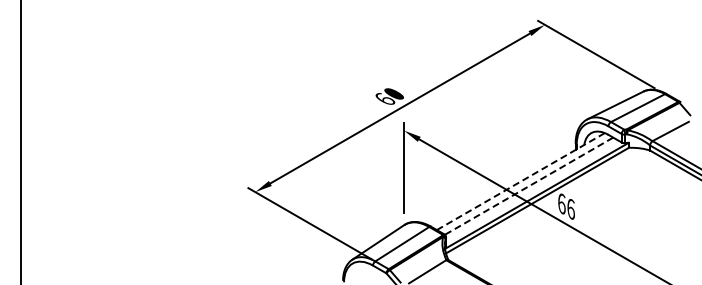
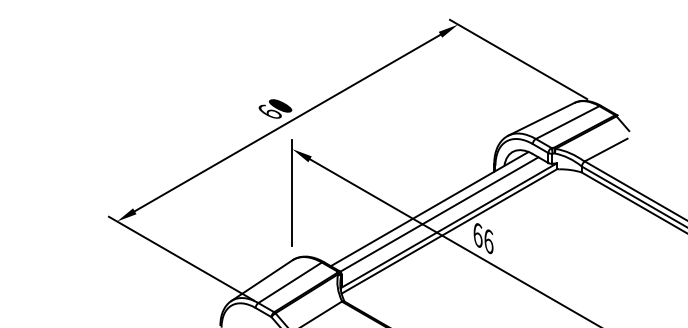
line: (520, 181) -> (429, 208), dashed -> solid
line: (528, 186) -> (438, 214), dashed -> solid

